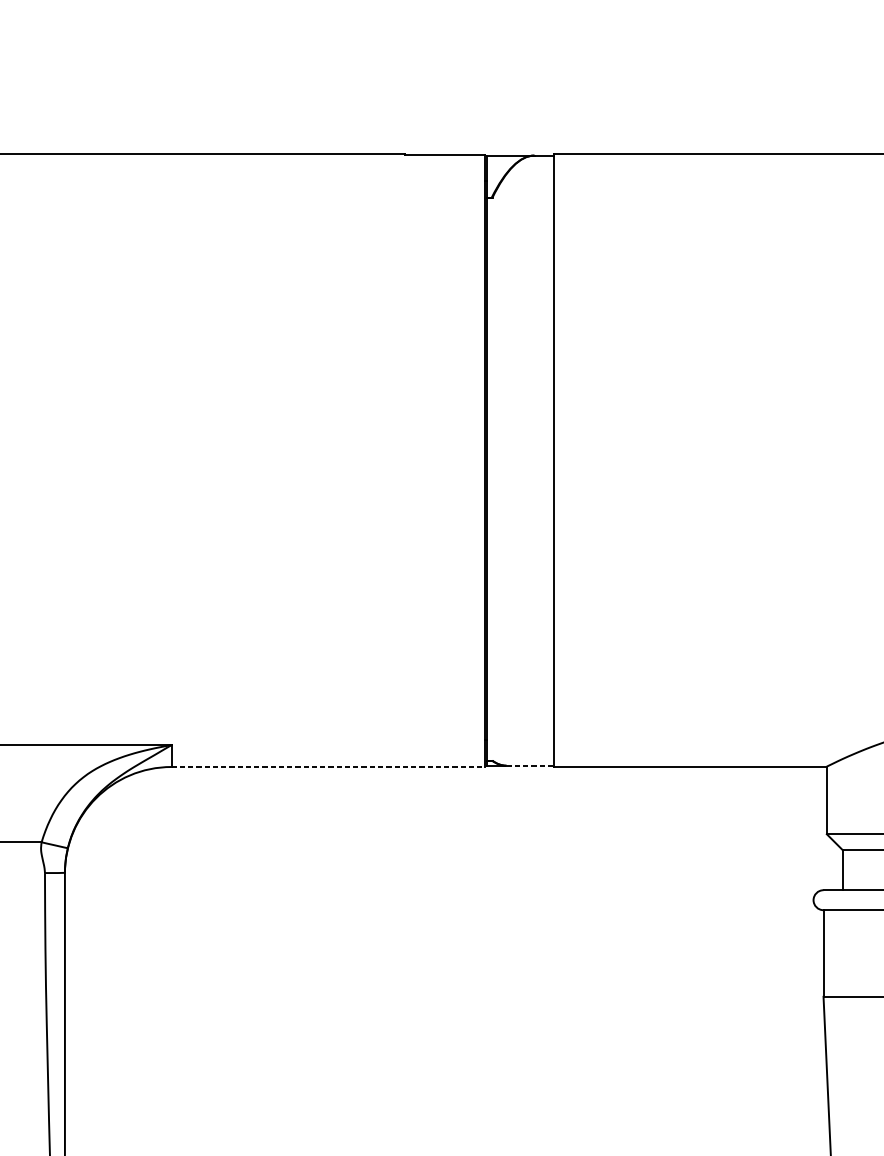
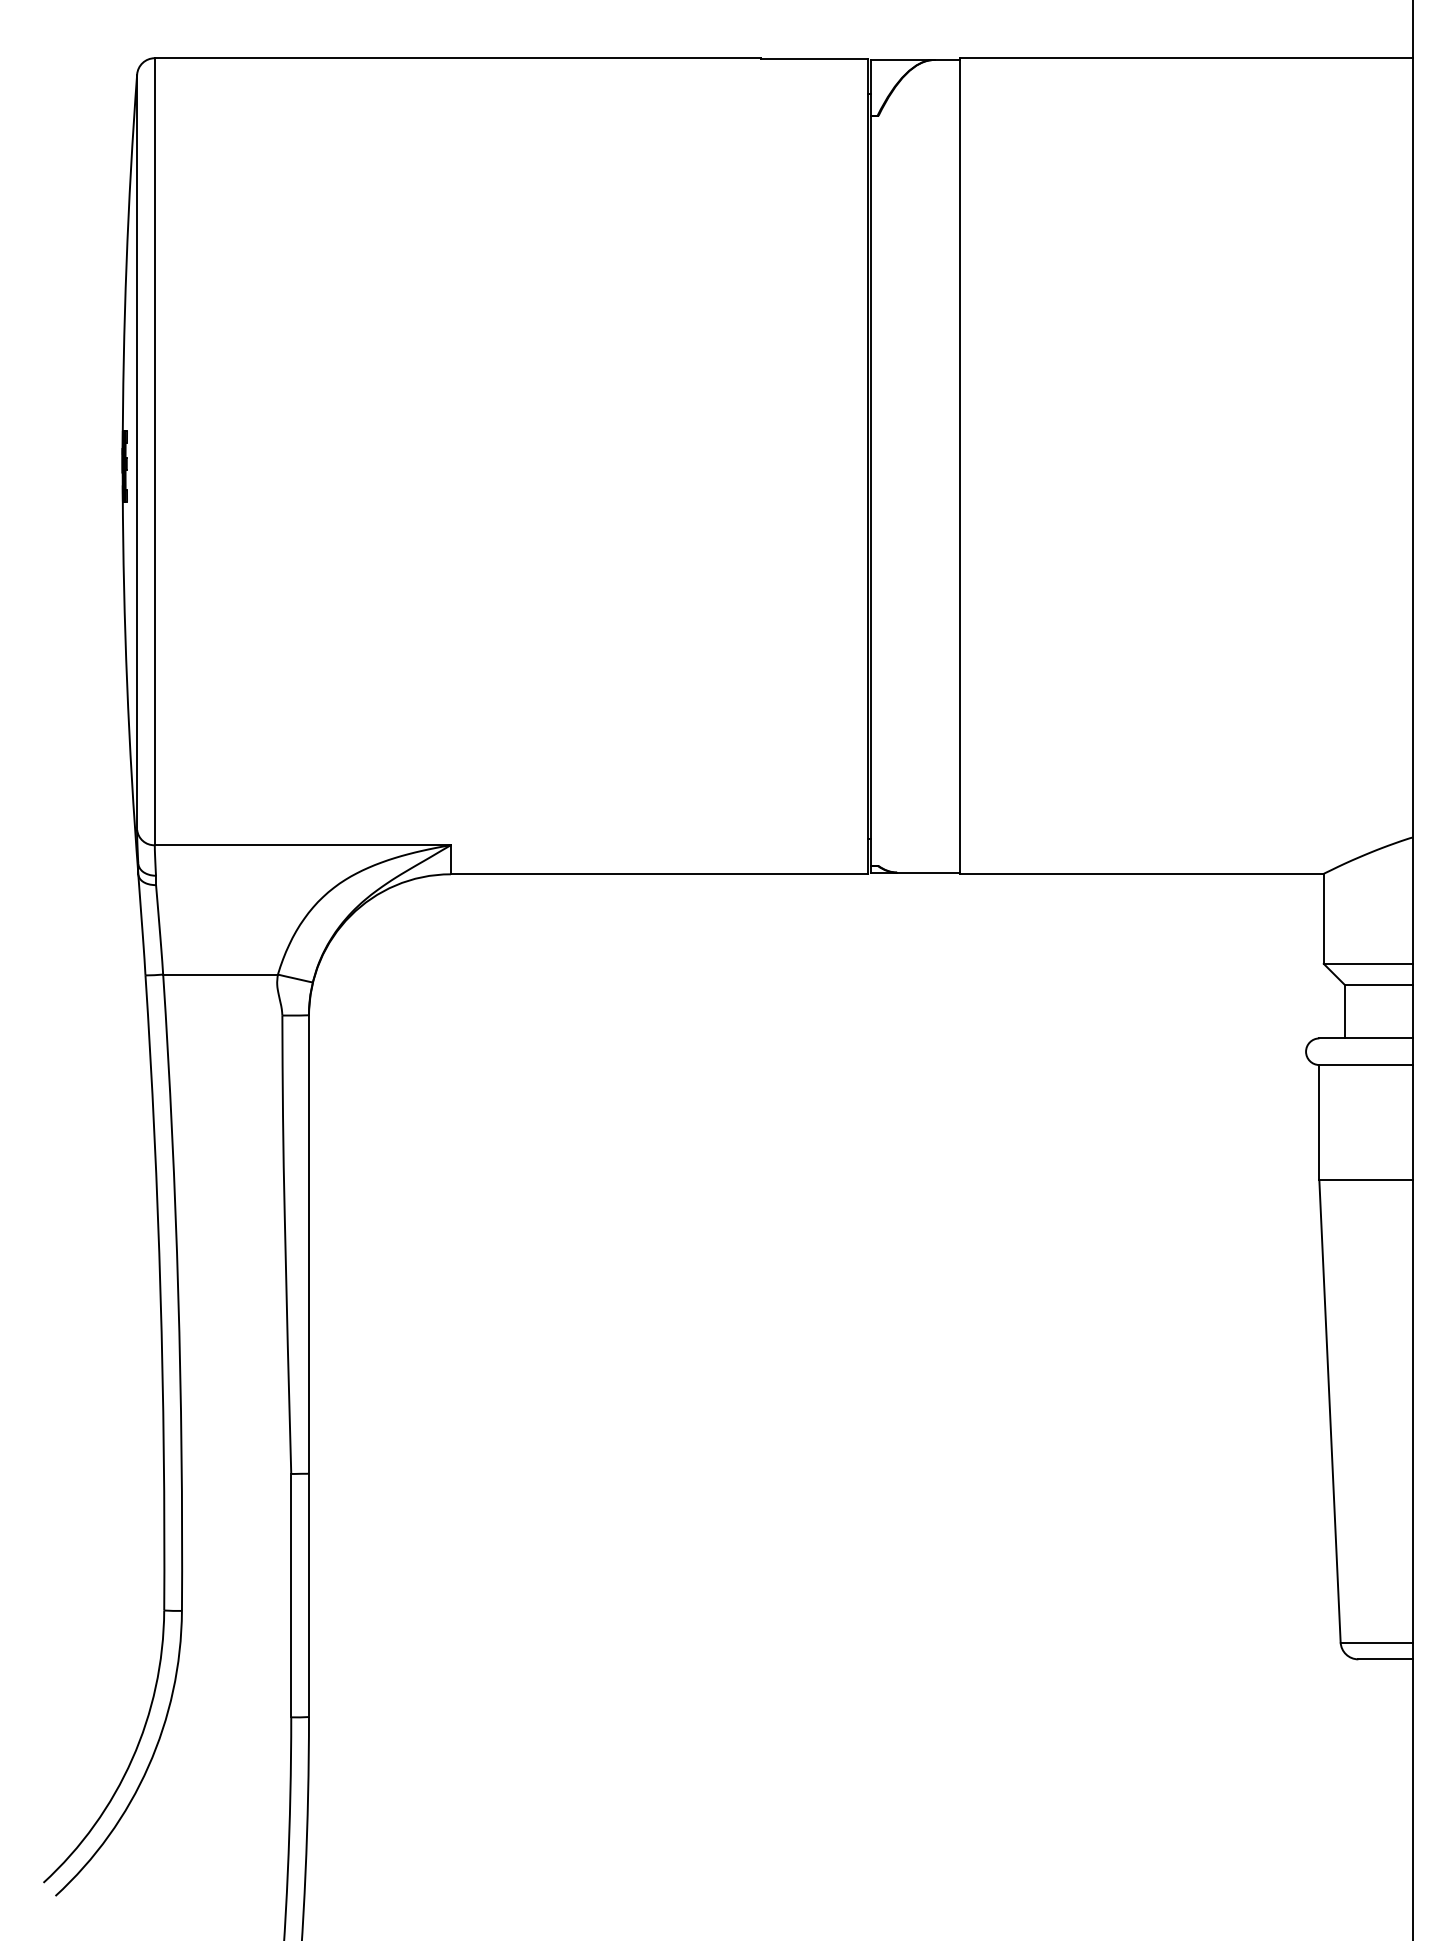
line: (530, 765) -> (929, 872), dashed -> solid
line: (328, 767) -> (659, 874), dashed -> solid

